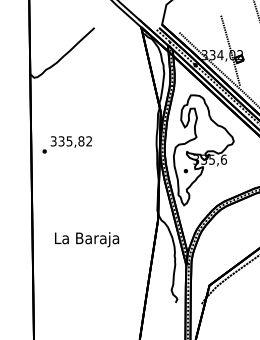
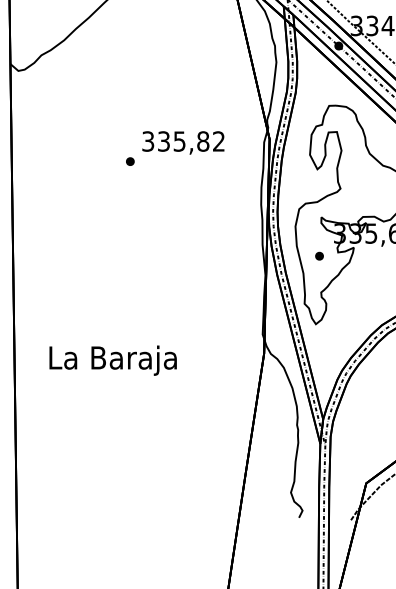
text: (66, 144) -> (173, 147), moved
text: (87, 239) -> (114, 360), moved

